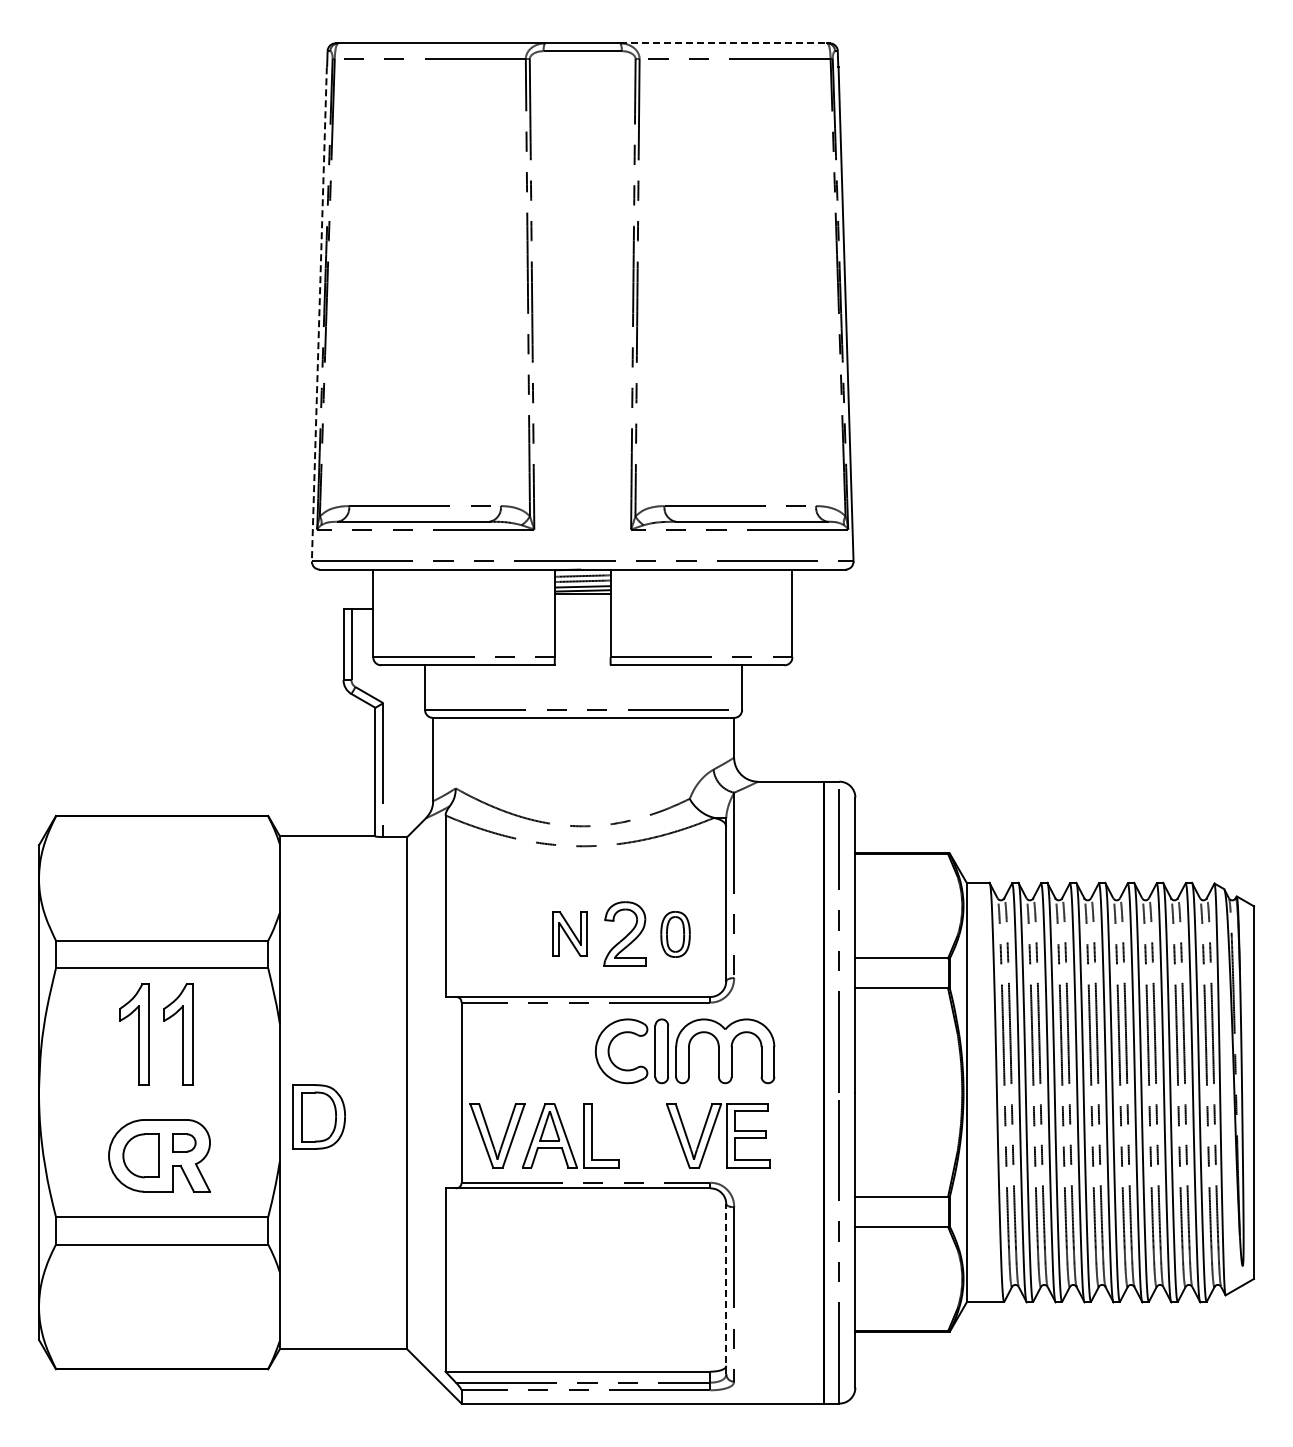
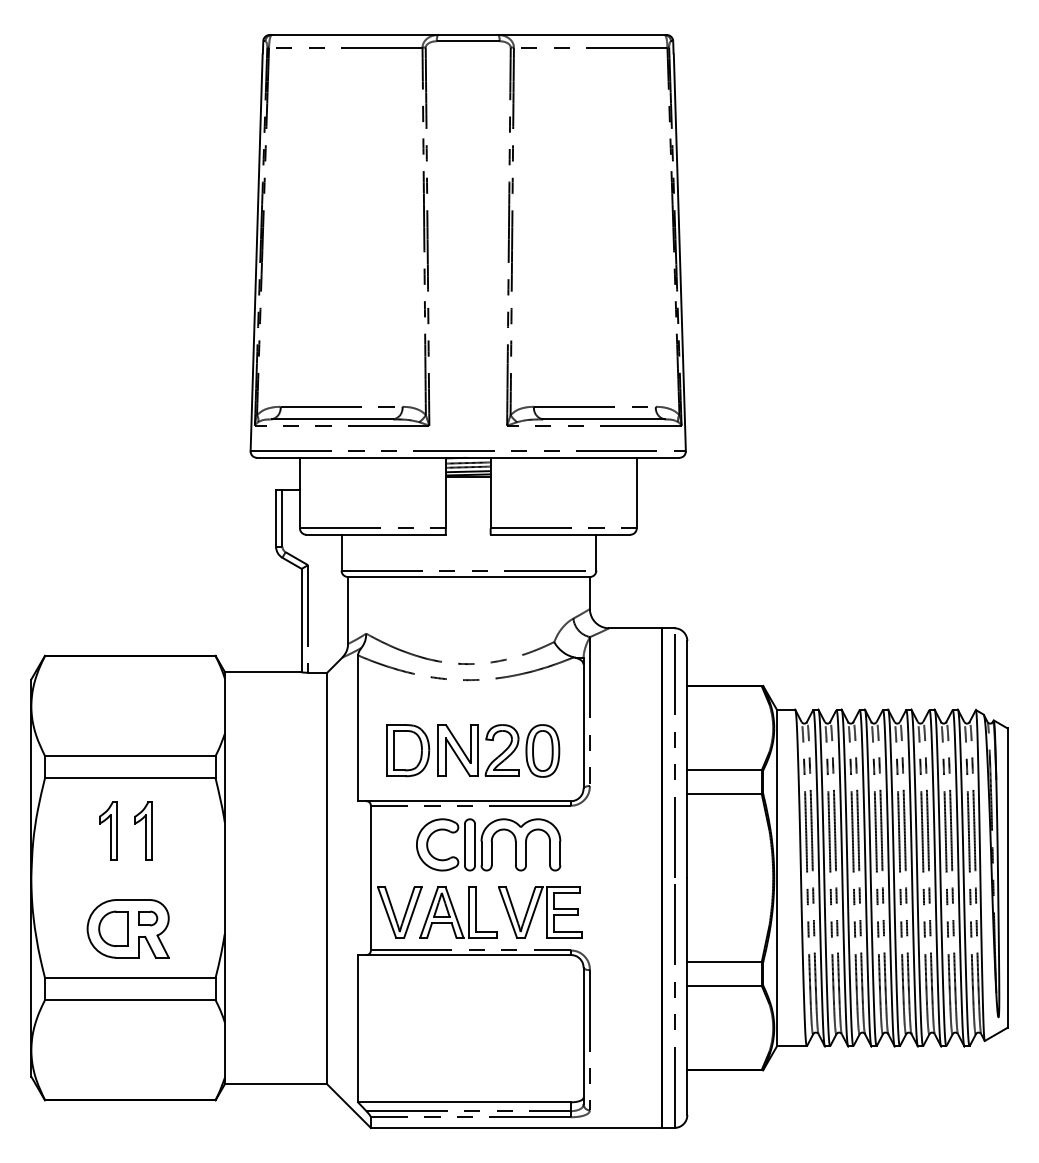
line: (724, 43) -> (582, 35), dashed -> solid
line: (319, 314) -> (256, 252), dashed -> solid
part: (570, 933) -> (458, 750), size x1.43
part: (675, 934) -> (542, 751), size x1.43
part: (134, 1034) -> (108, 831), size x0.71
part: (178, 1034) -> (143, 831), size x0.71
part: (684, 1051) -> (488, 845), moved
part: (318, 1116) -> (407, 750), moved
part: (712, 1132) -> (535, 910), moved
line: (726, 1288) -> (583, 1035), dashed -> solid

